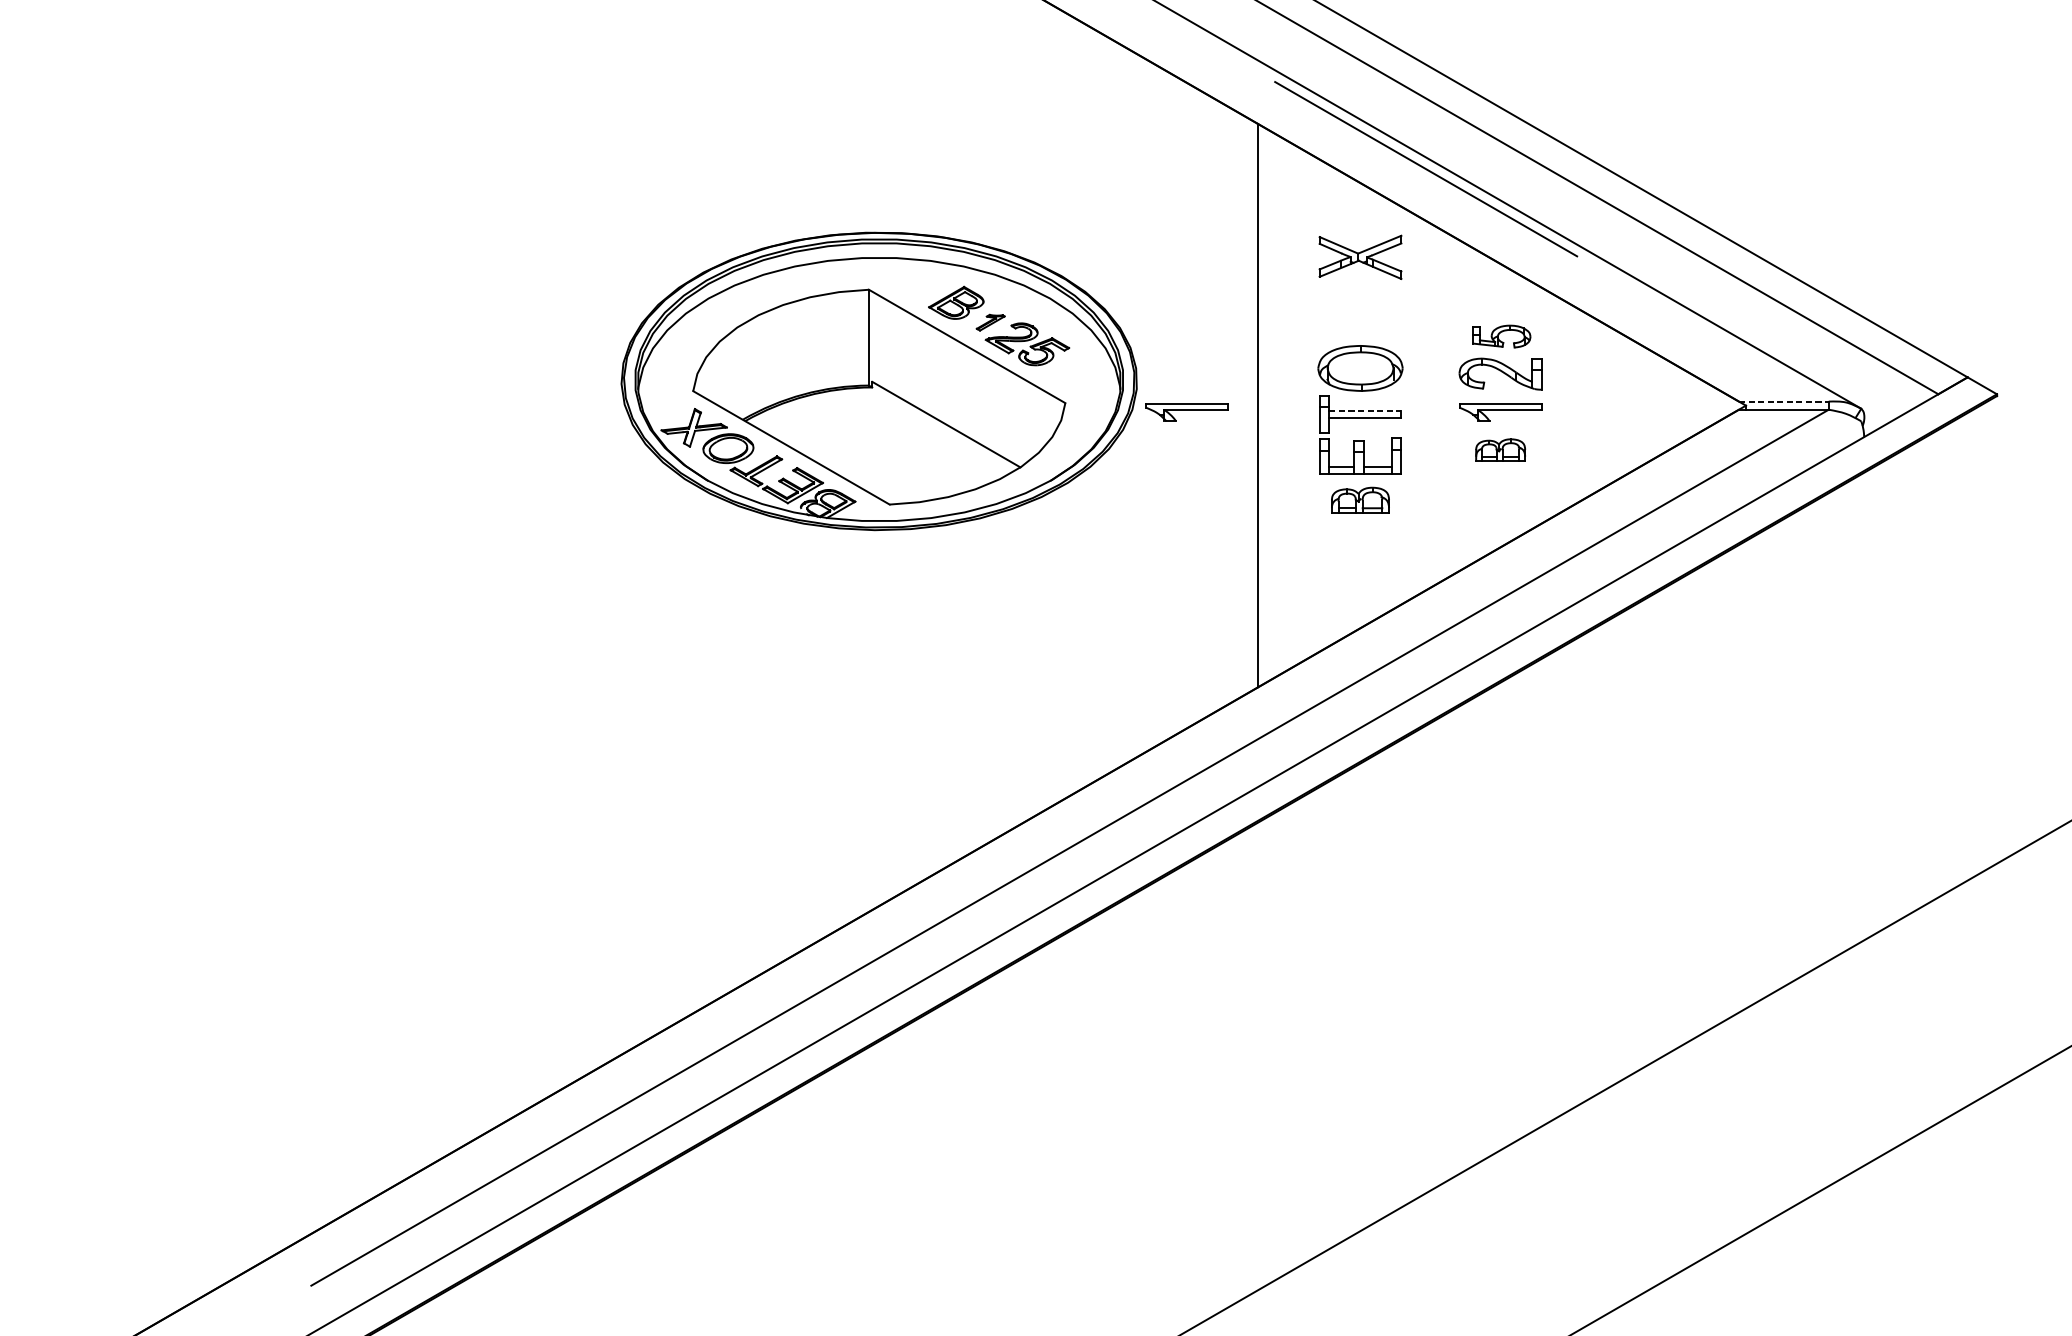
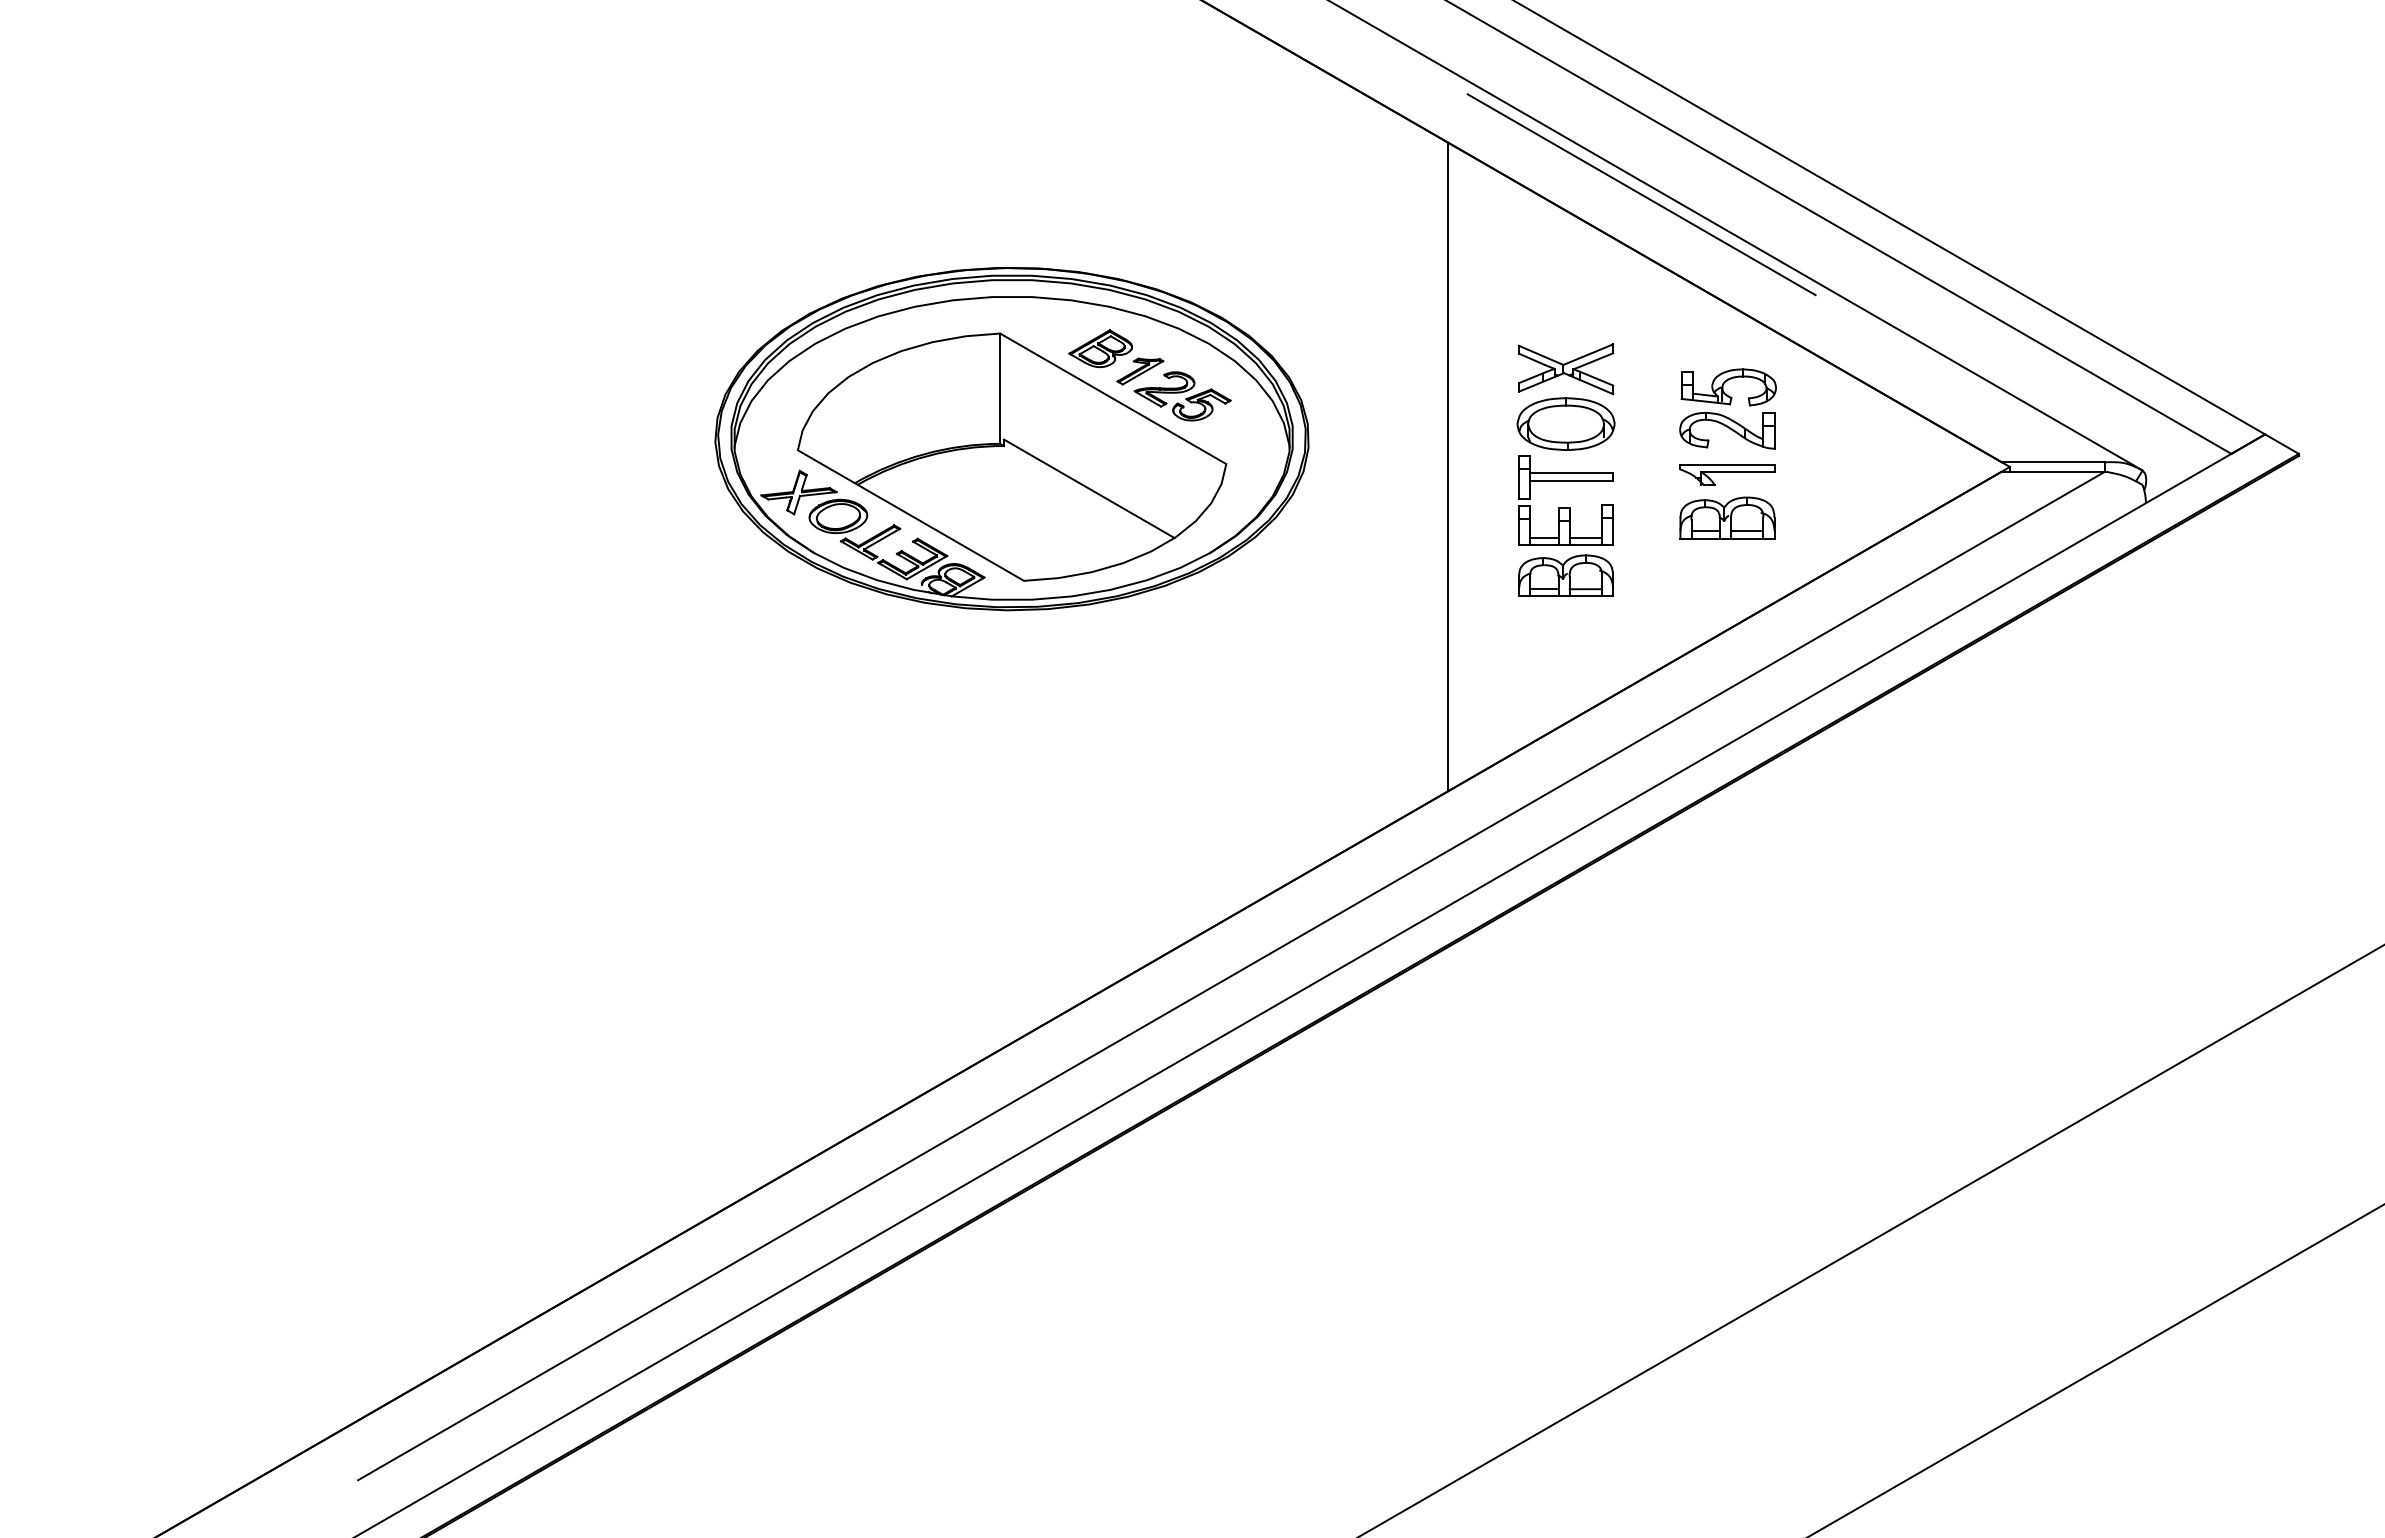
part: (1360, 257) -> (1566, 369), moved
part: (990, 322) -> (1140, 371), size x1.43
part: (1501, 336) -> (1728, 387), size x1.43
line: (1783, 401) -> (2053, 462), dashed -> solid
line: (1366, 411) -> (1572, 473), dashed -> solid
part: (1187, 412) -> (1366, 474), removed
part: (1500, 449) -> (1727, 517), size x1.67
part: (1359, 499) -> (1565, 575), size x1.43

